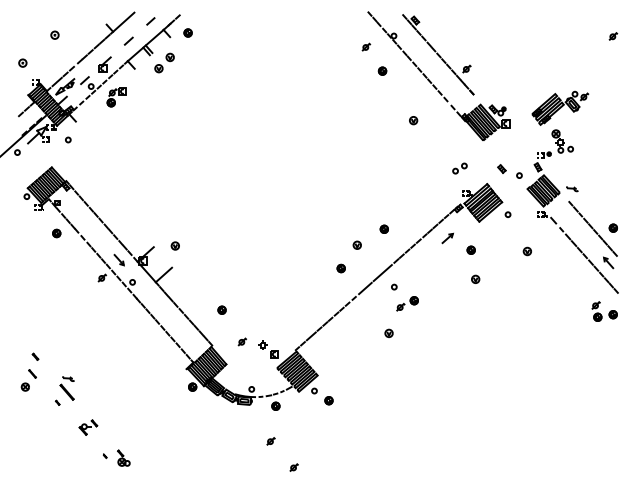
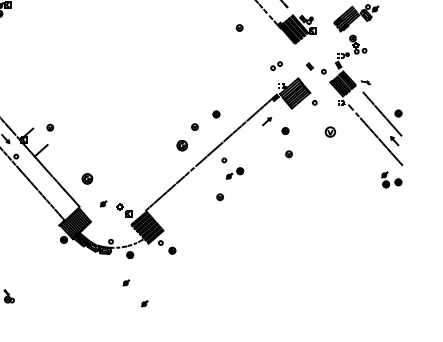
part: (526, 251) -> (329, 132), size x1.6
part: (340, 268) -> (181, 145), size x1.6
part: (221, 309) -> (86, 178), size x1.6

